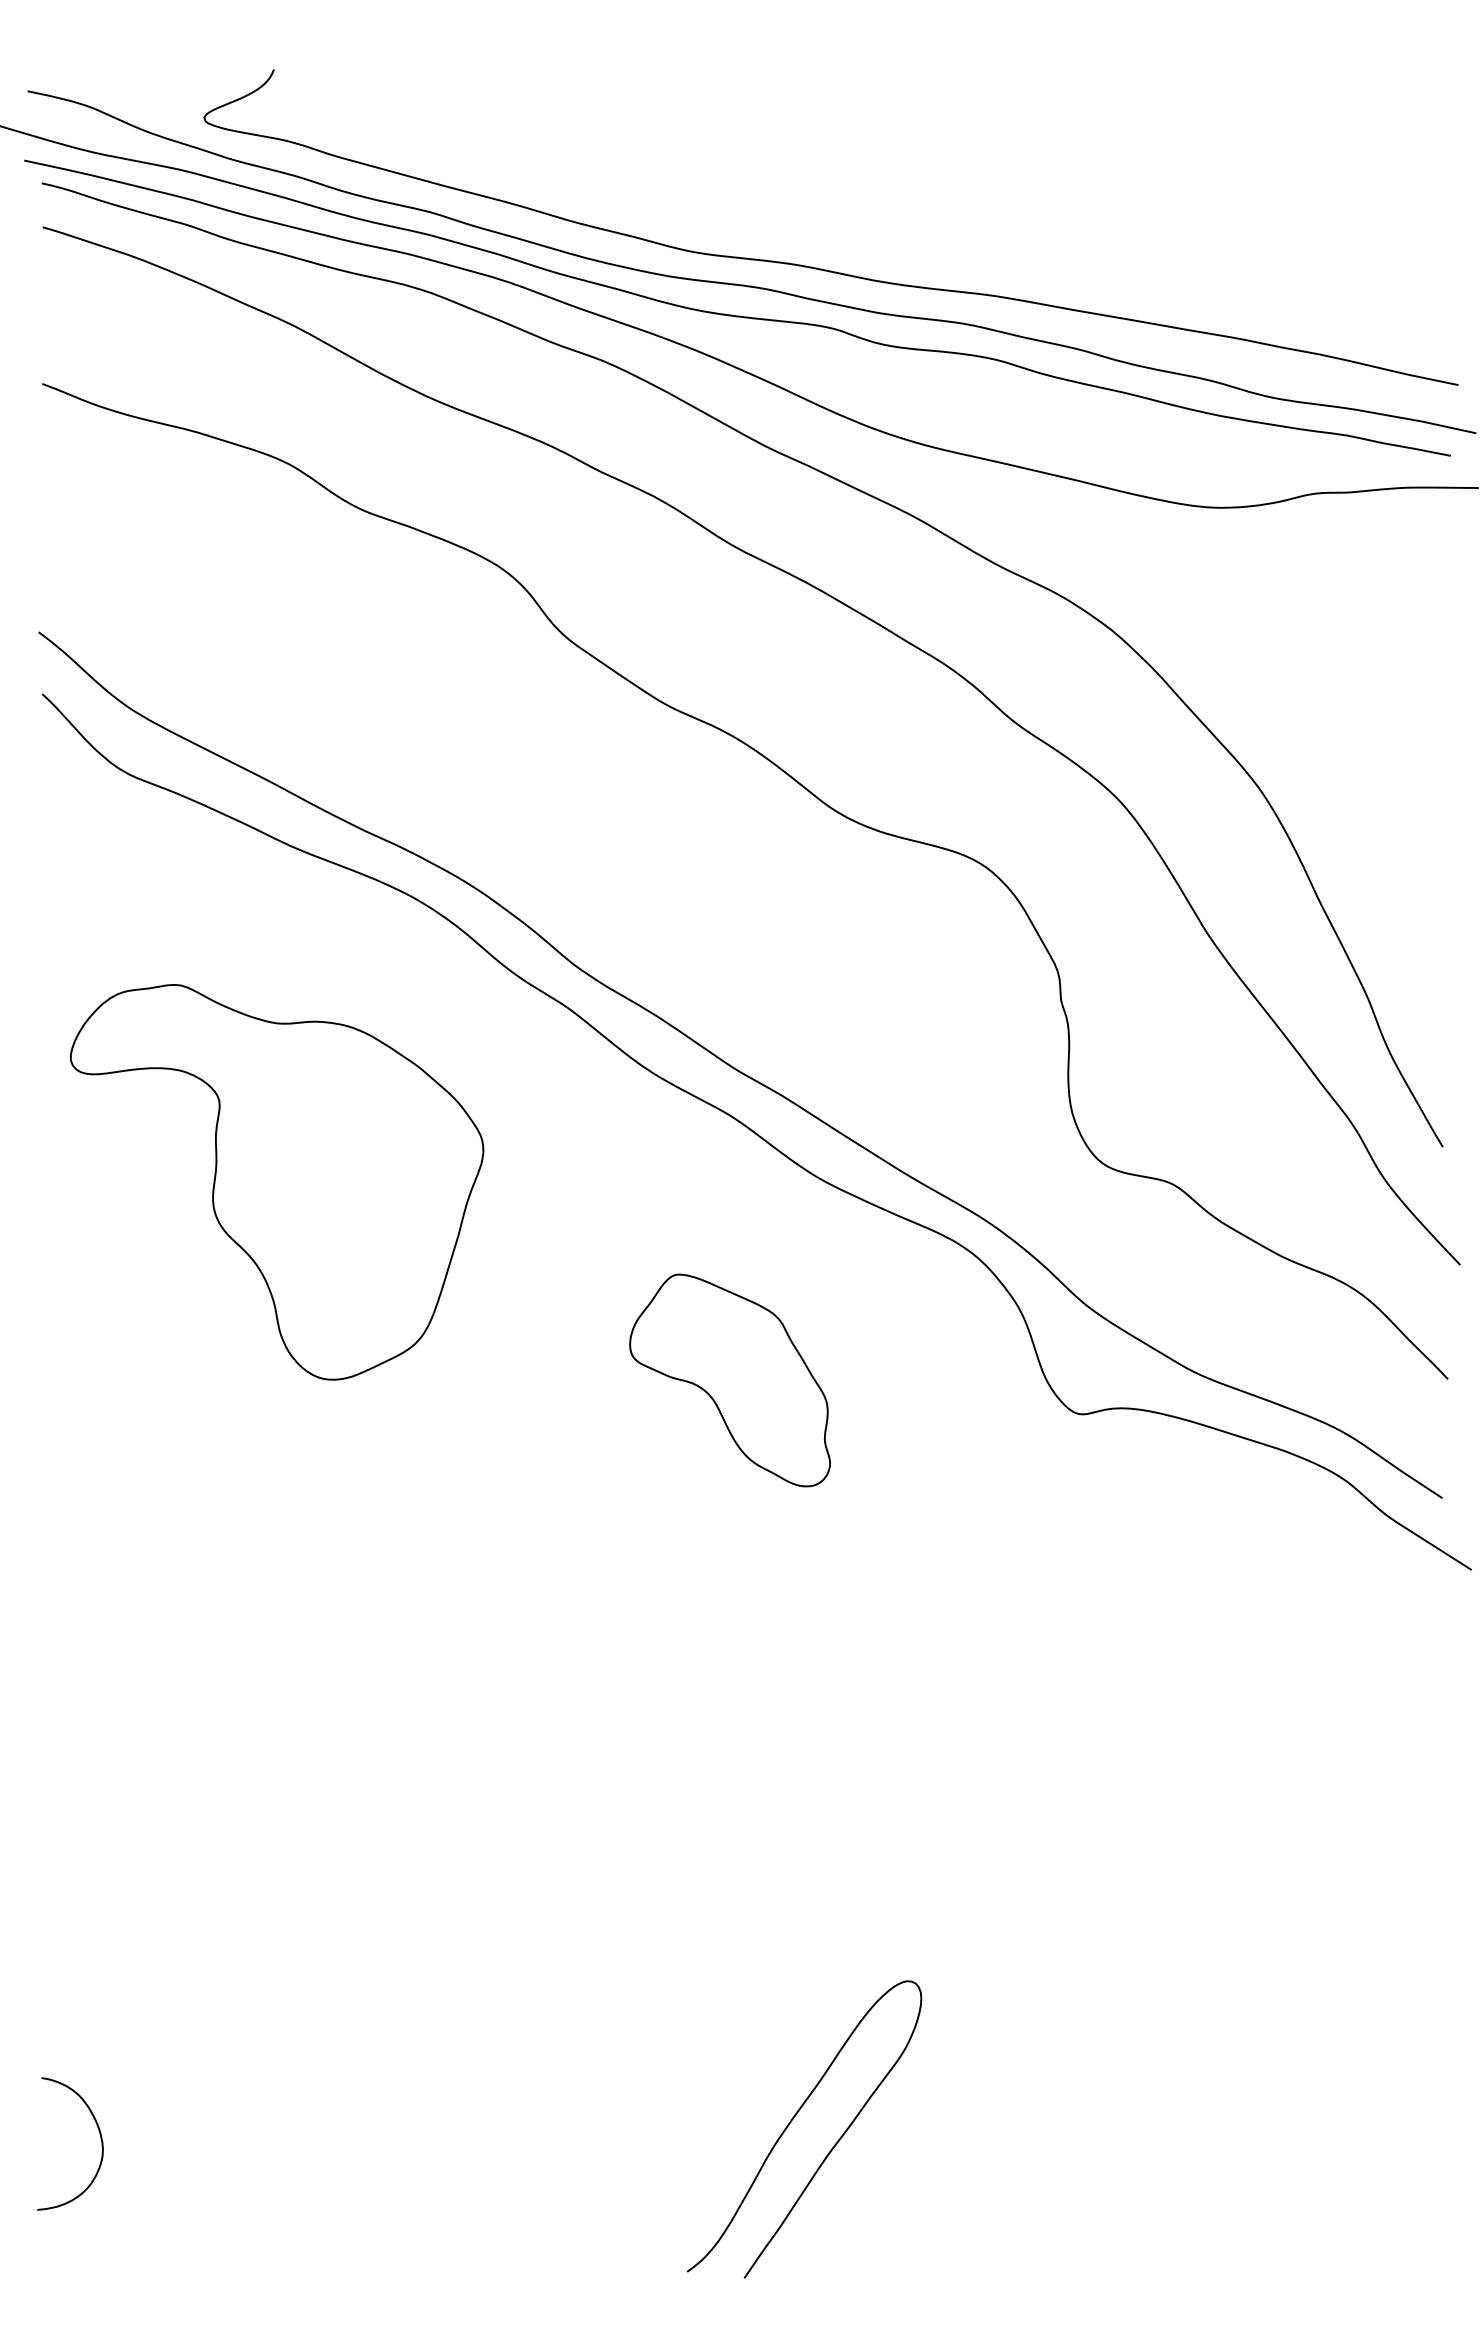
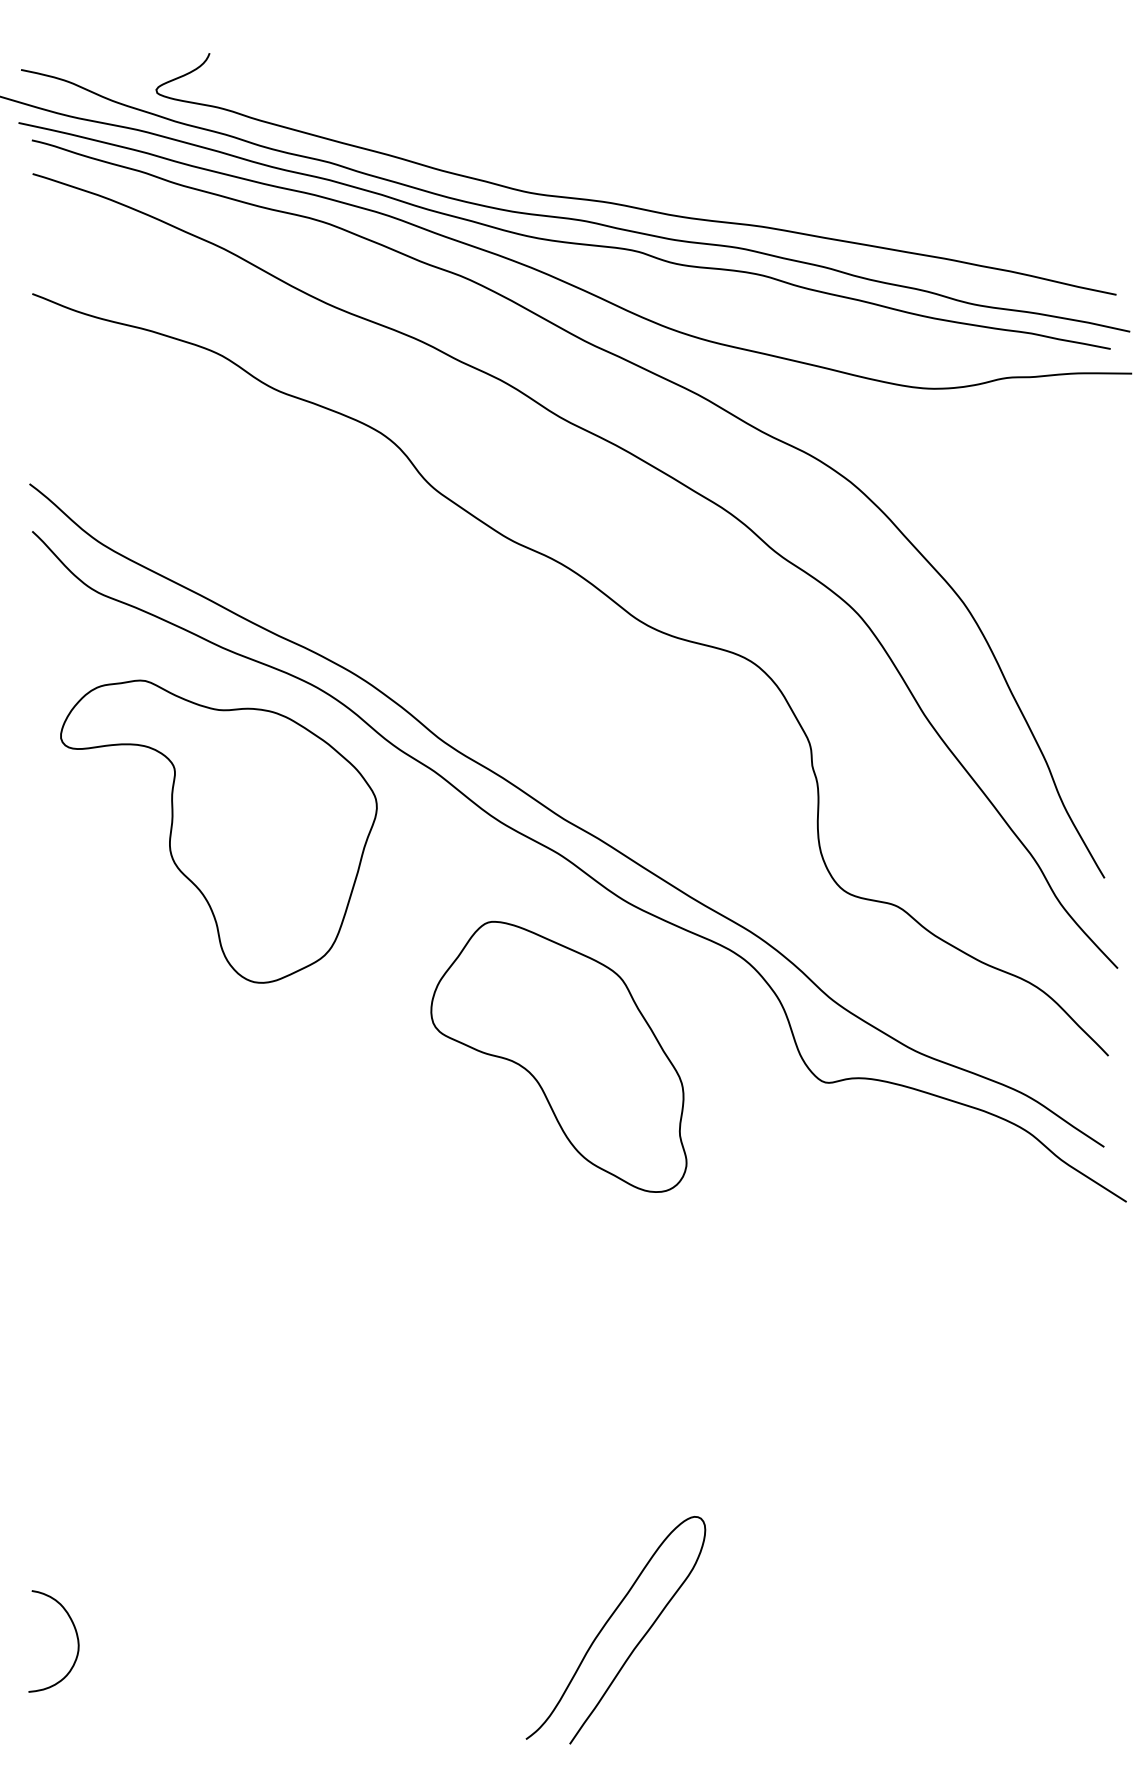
part: (277, 1182) -> (219, 831), moved
part: (729, 1380) -> (558, 1056), size x1.67

